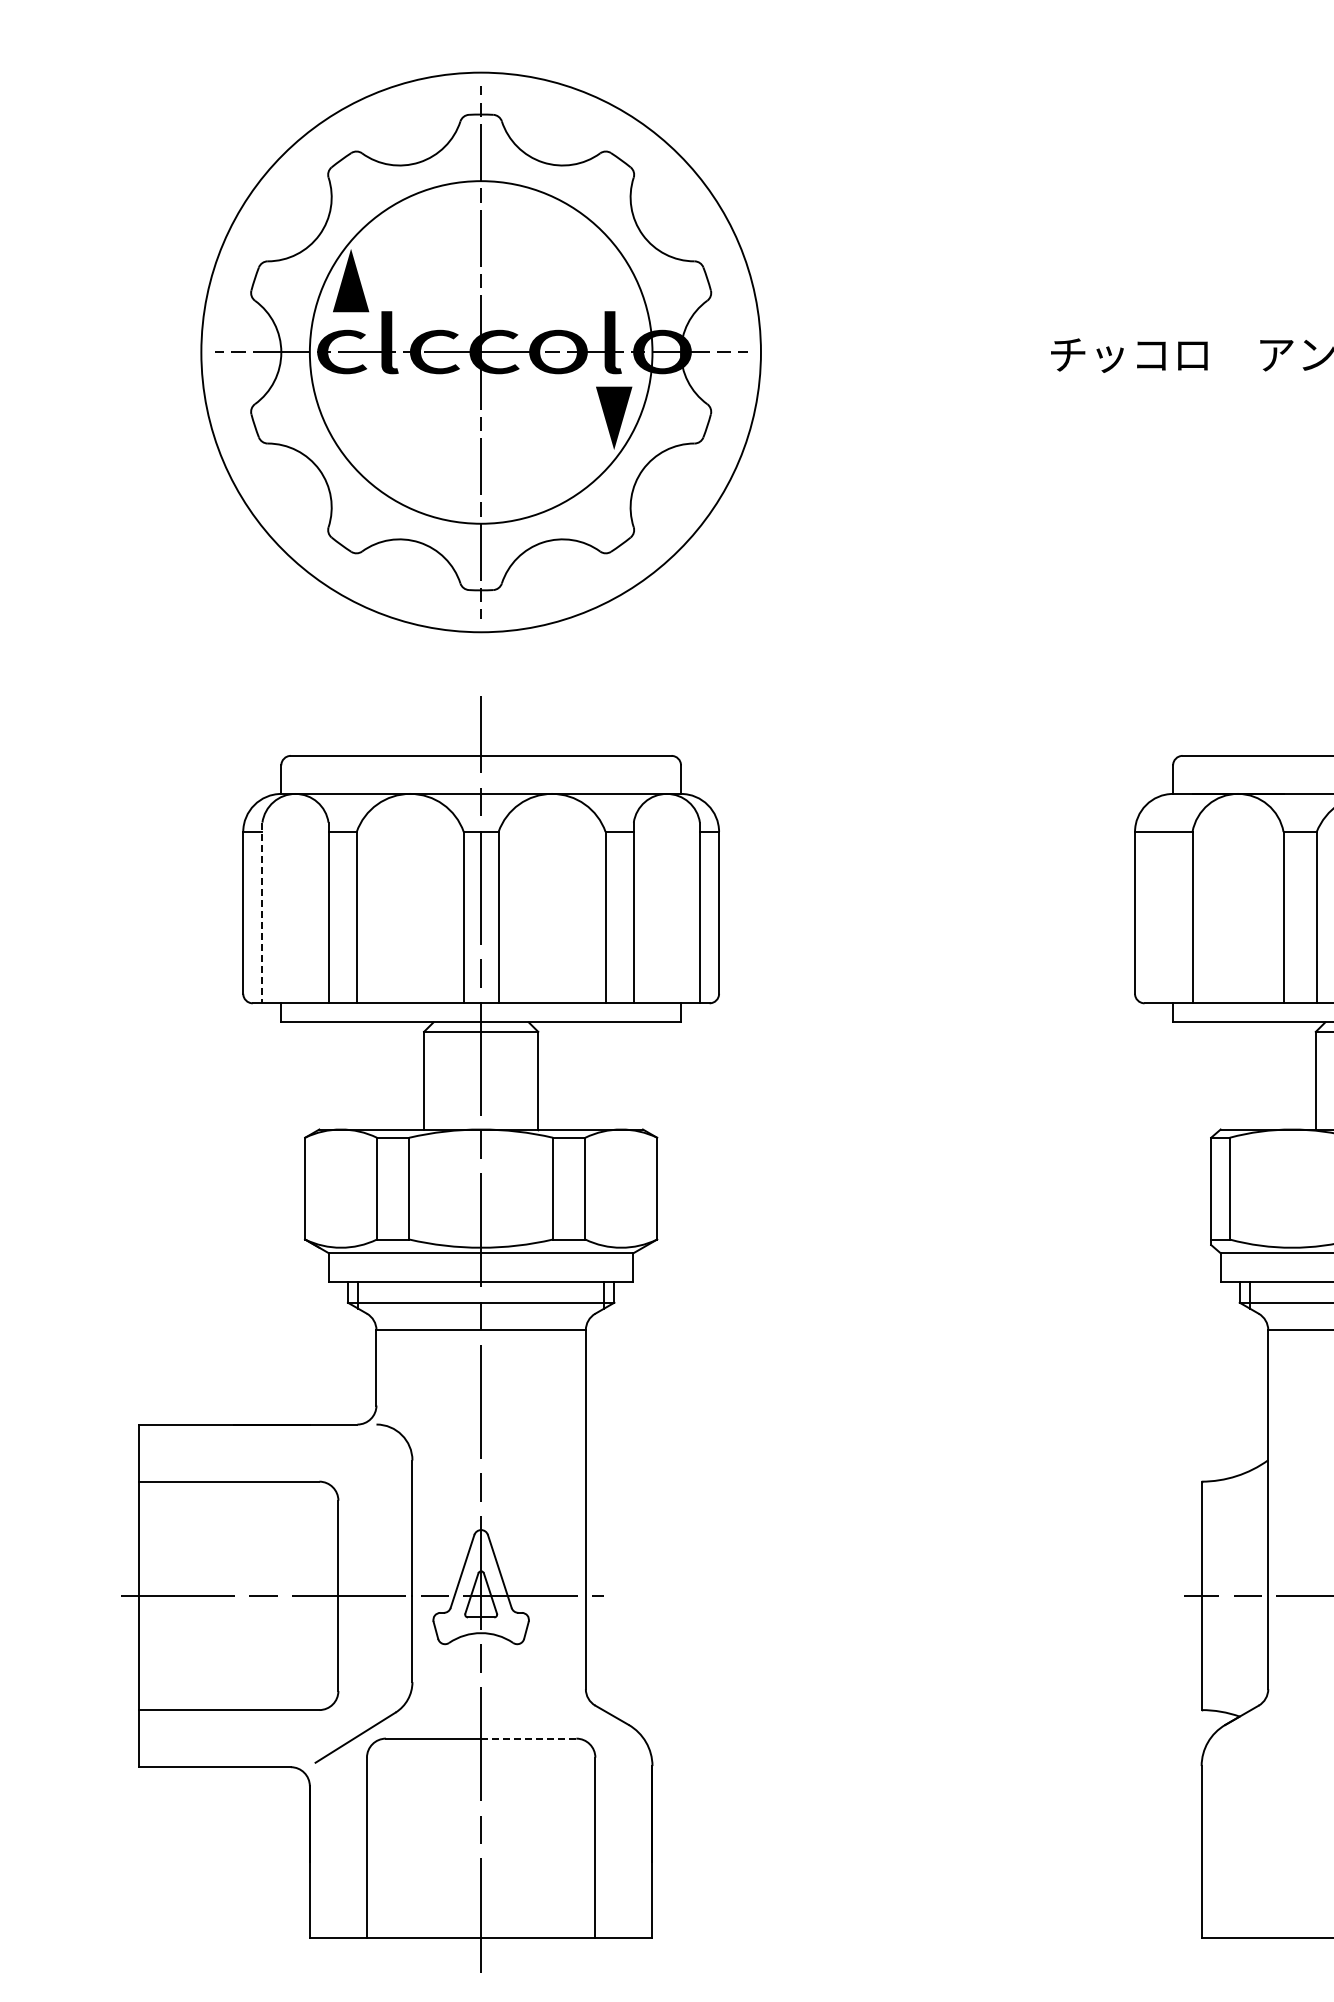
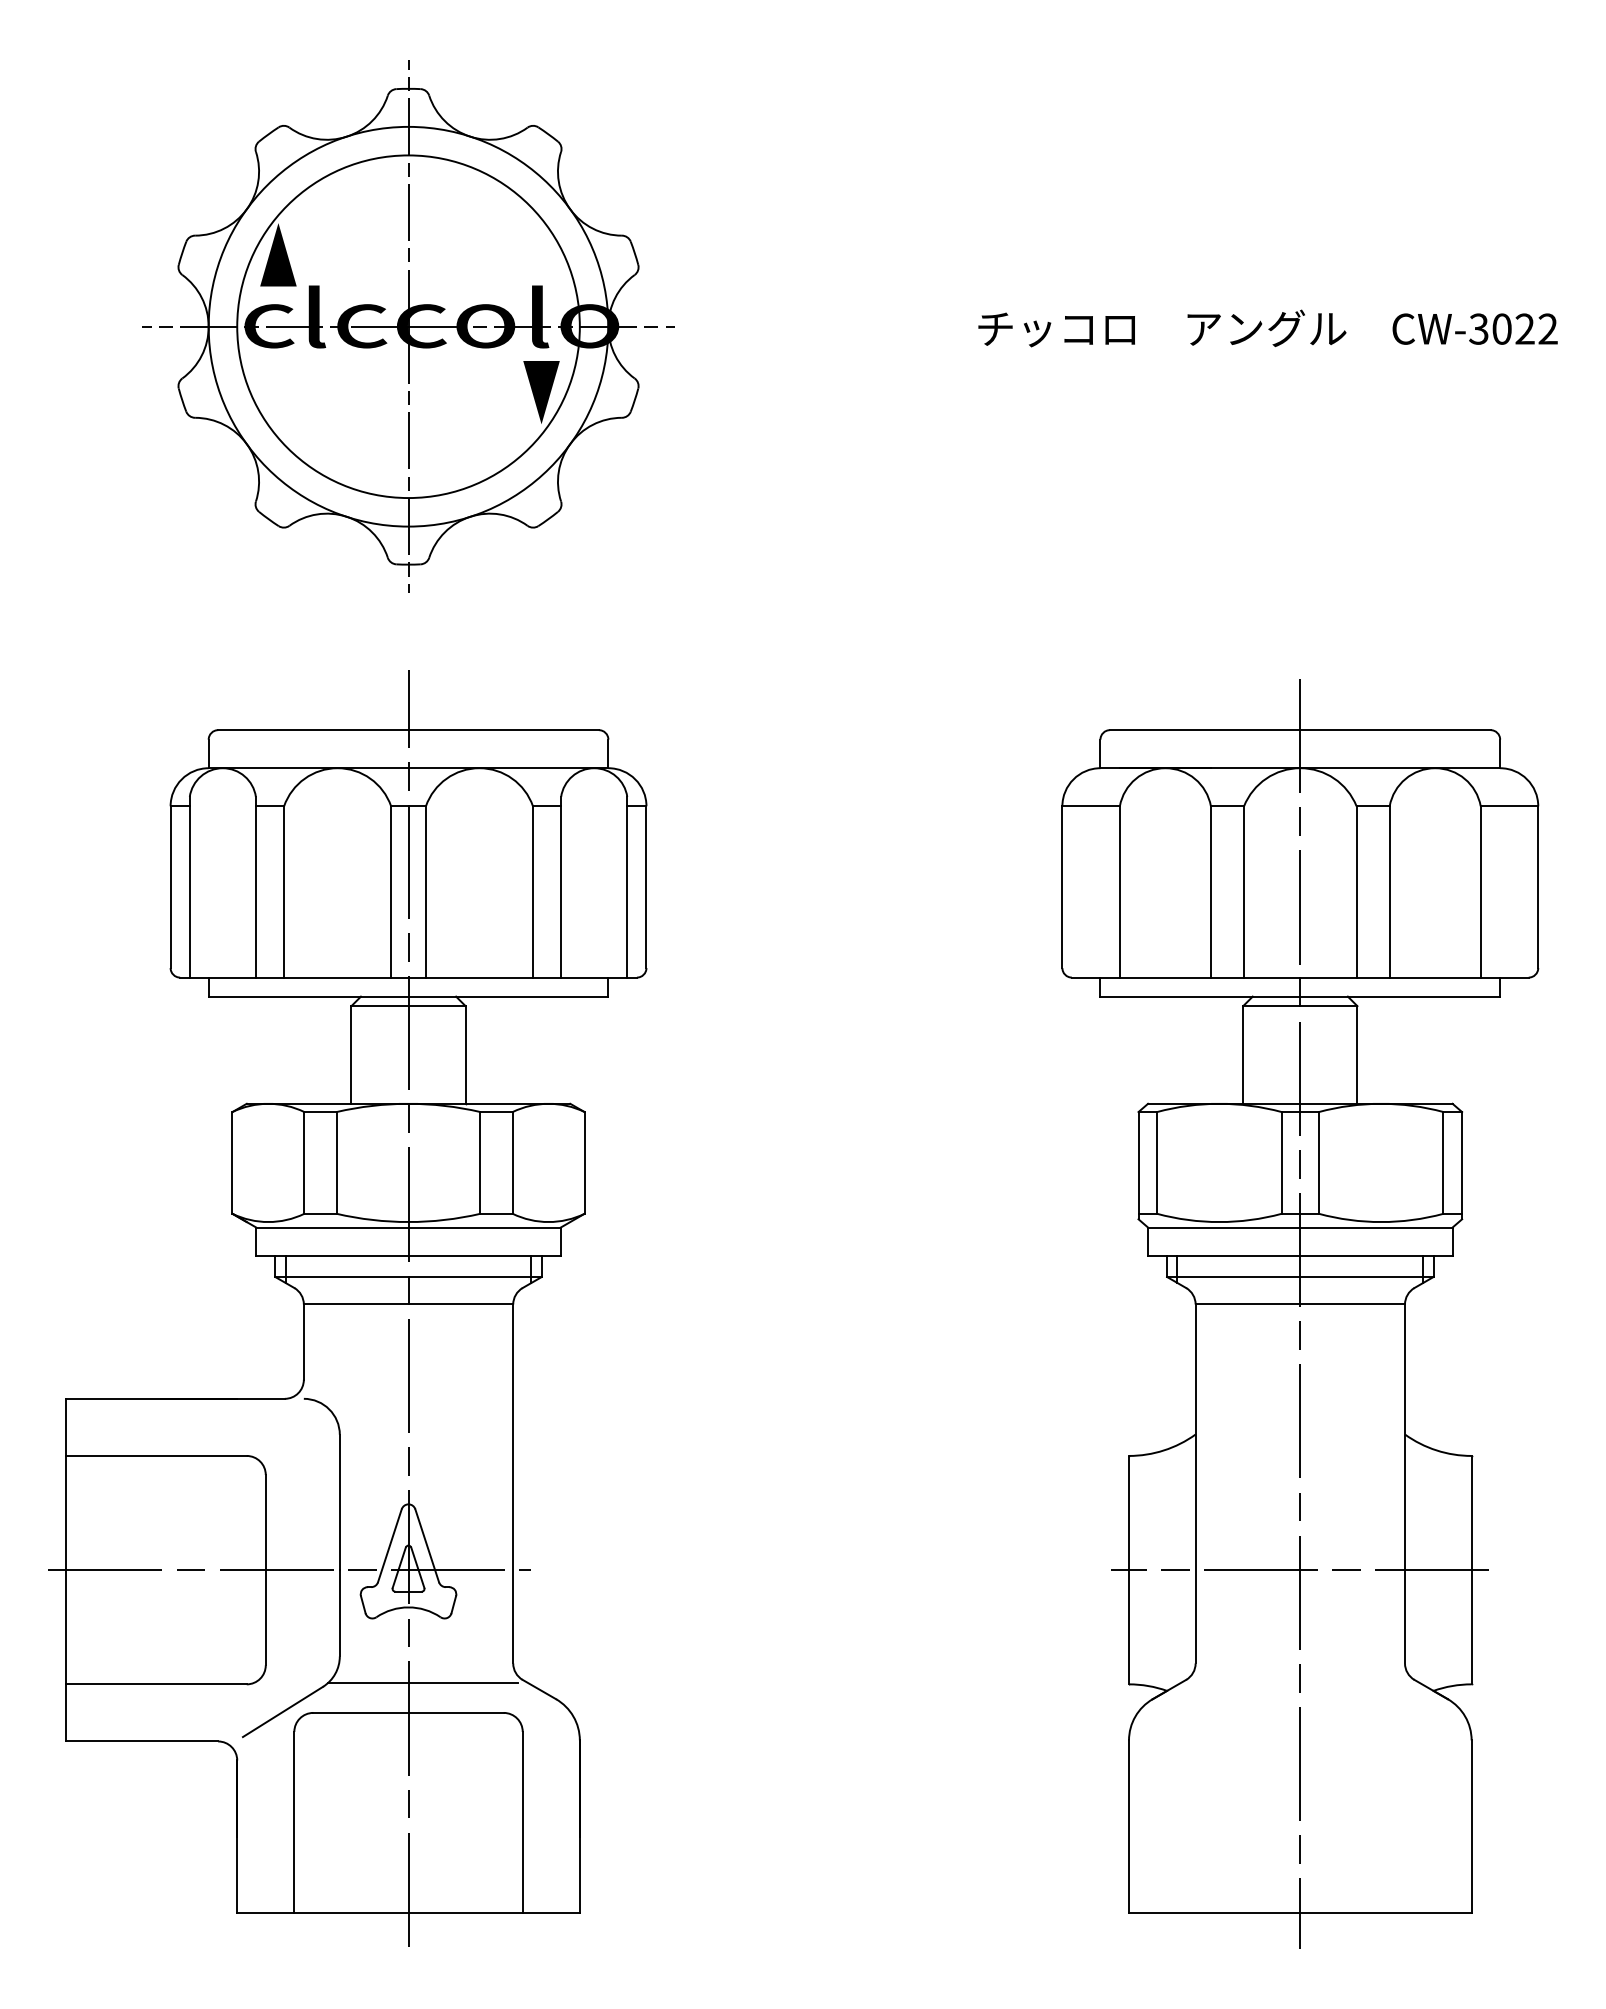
circle: (481, 352) -> (408, 326), size x0.71
line: (262, 913) -> (189, 887), dashed -> solid
line: (495, 1708) -> (422, 1682), added
line: (529, 1738) -> (456, 1712), dashed -> solid

